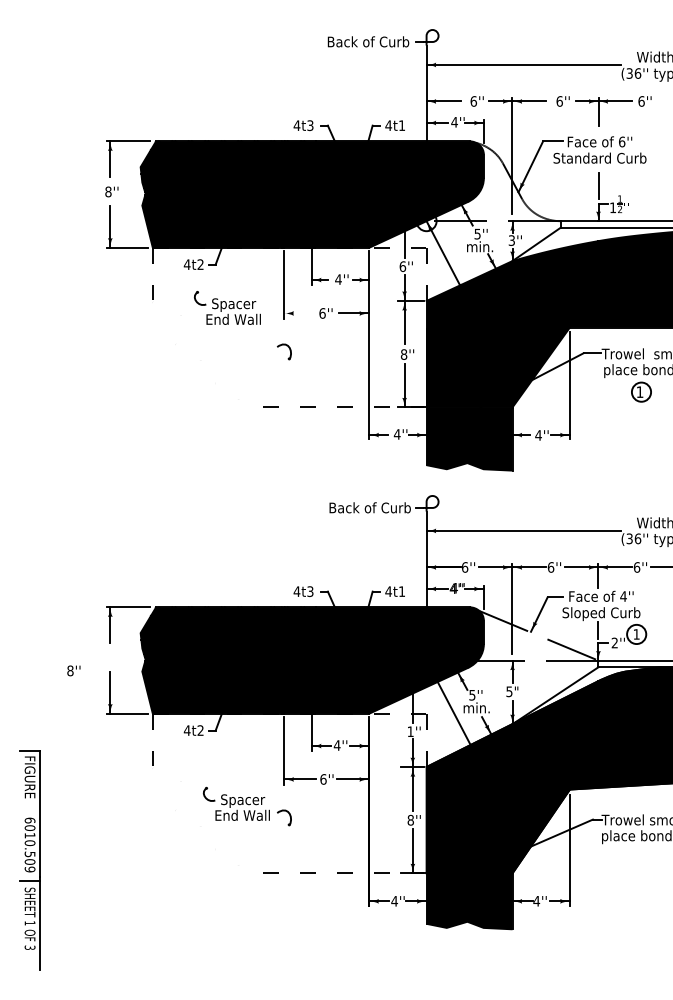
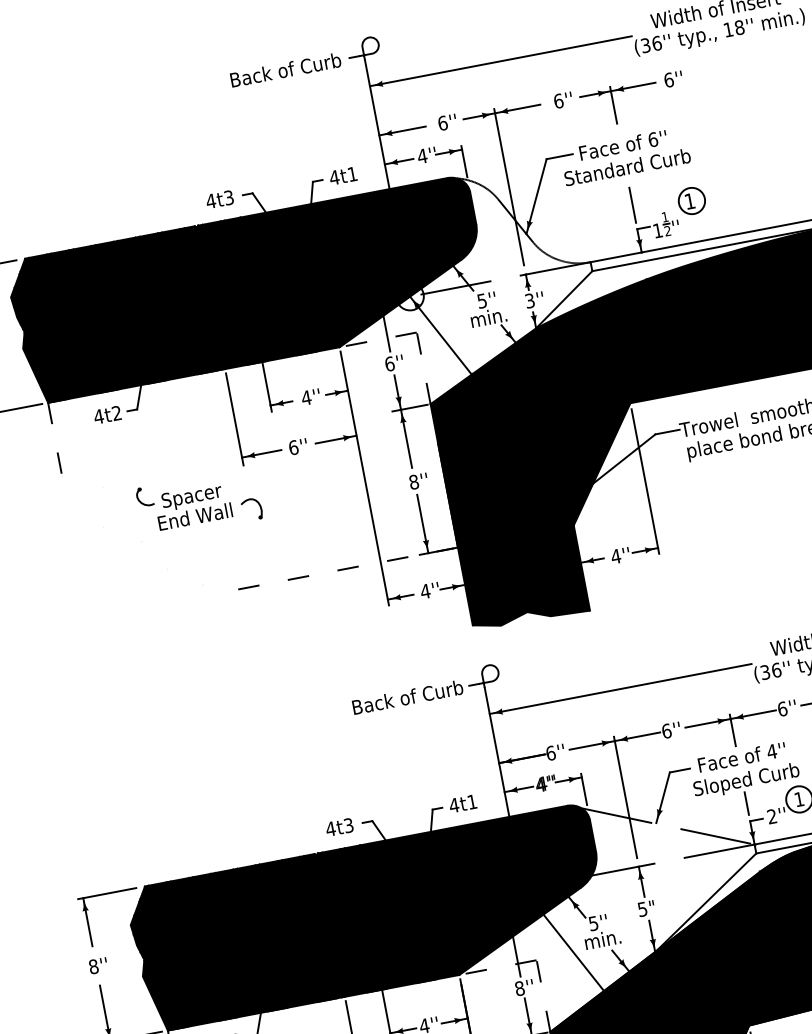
part: (227, 307) -> (183, 502), moved
line: (298, 313) -> (261, 453), added
part: (641, 391) -> (691, 200), moved
text: (73, 670) -> (97, 965), moved
text: (410, 731) -> (519, 988), 1'' -> 8''

